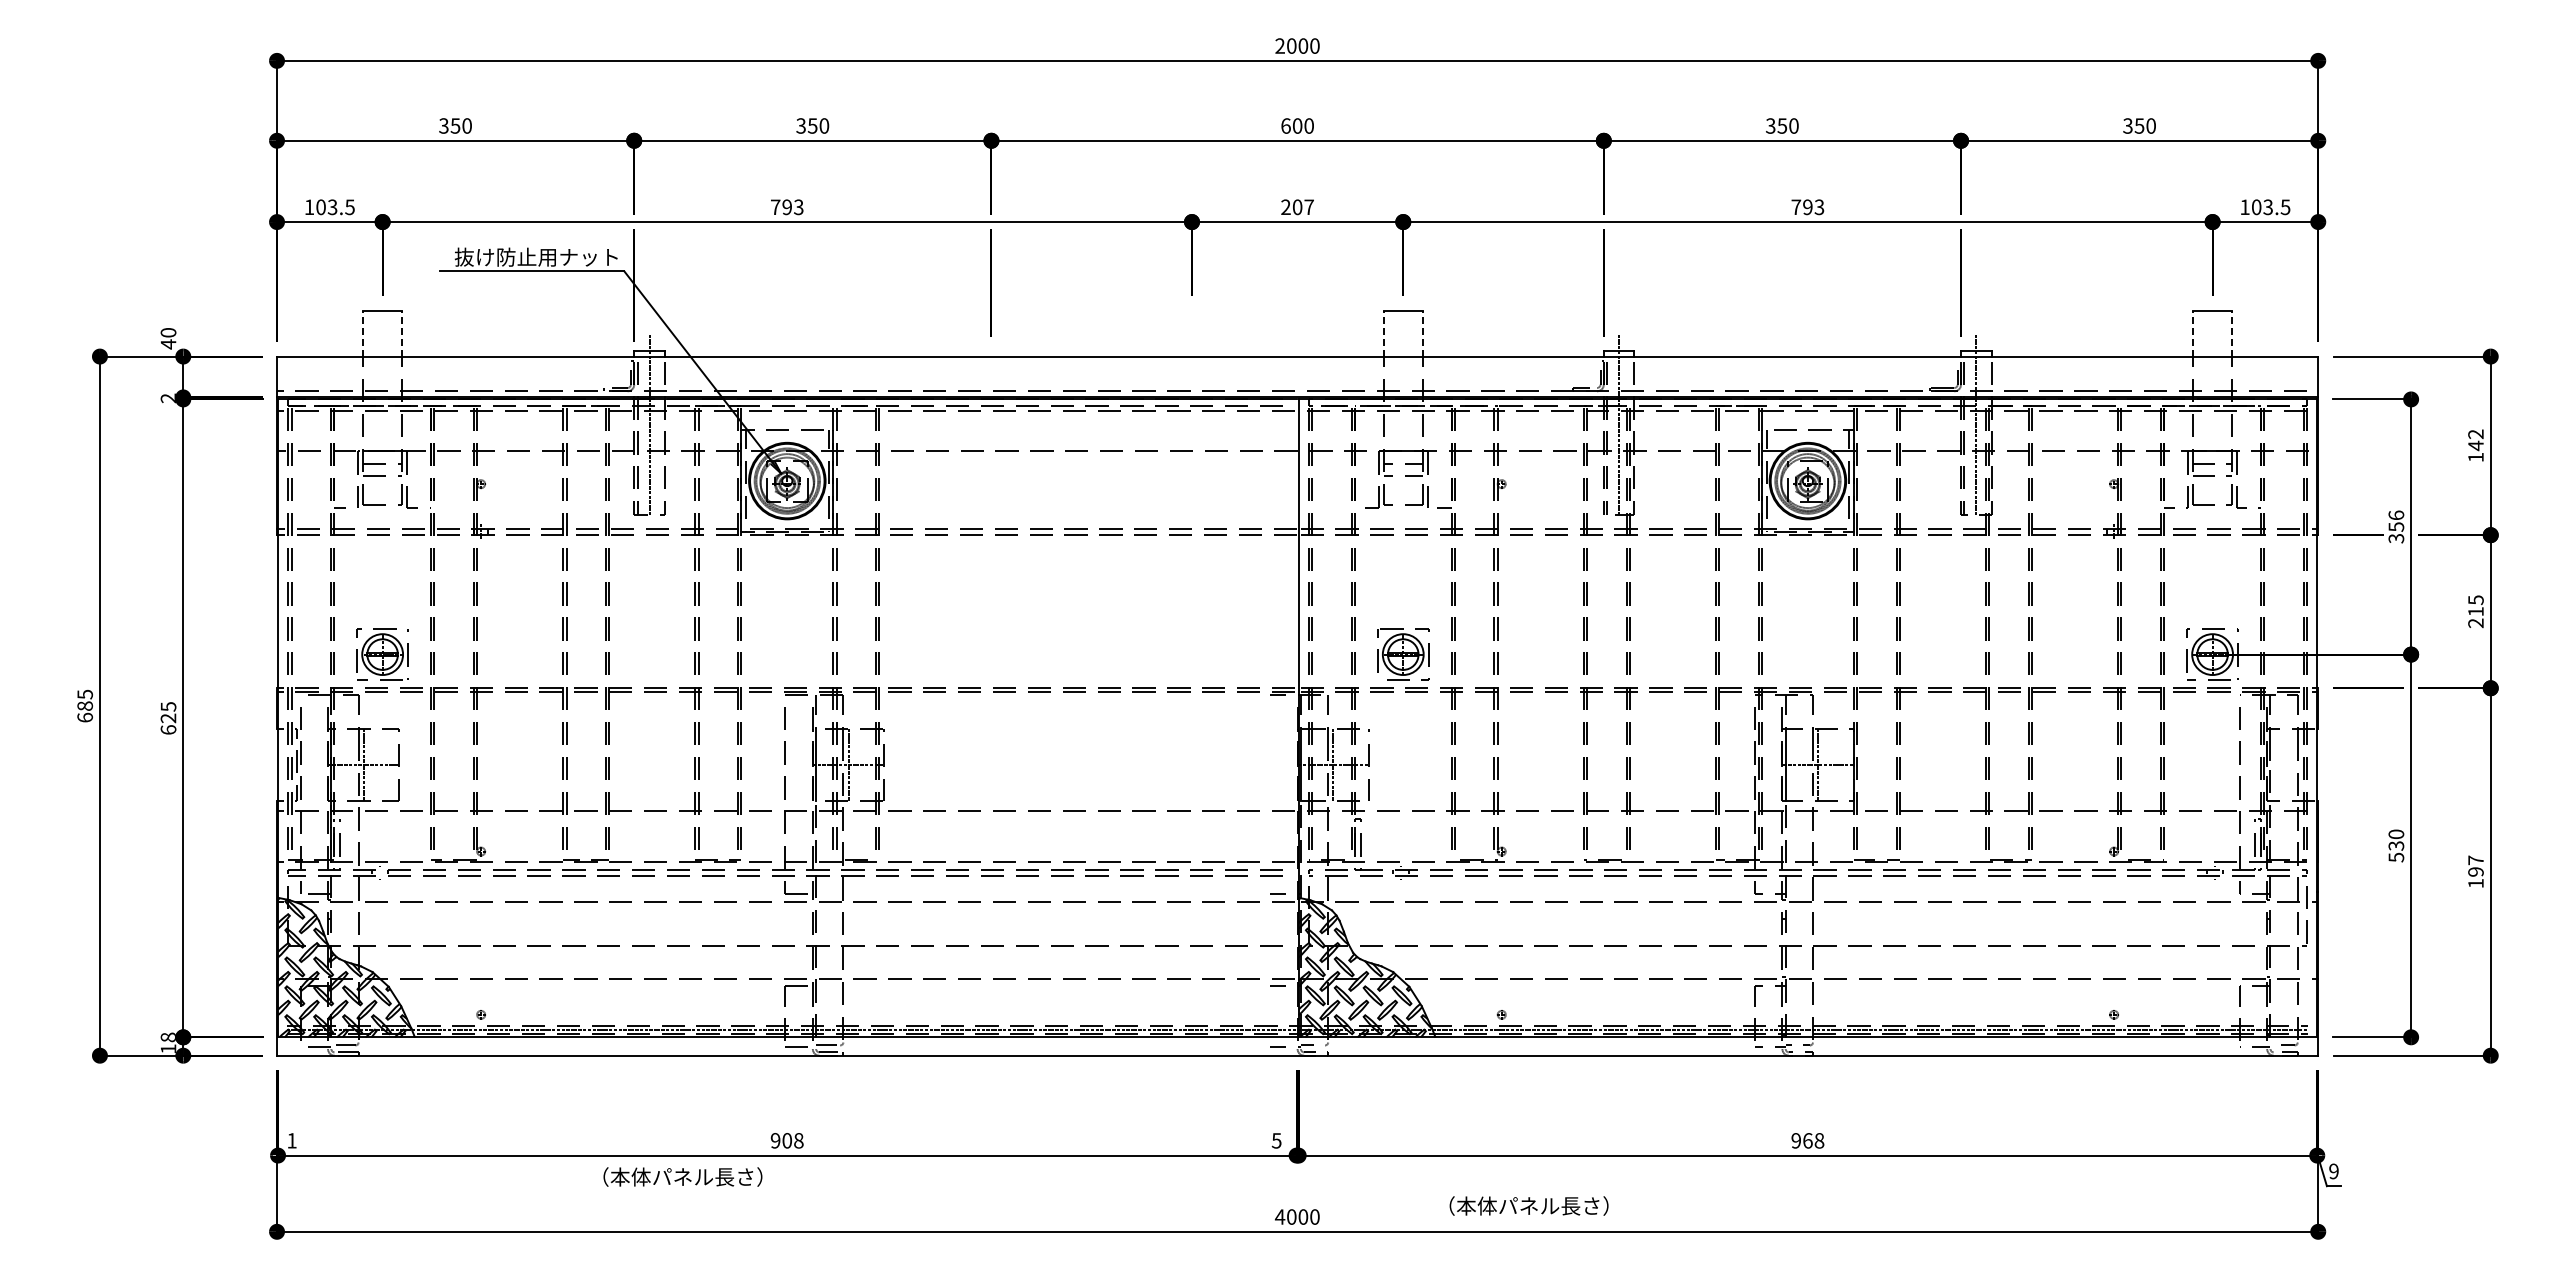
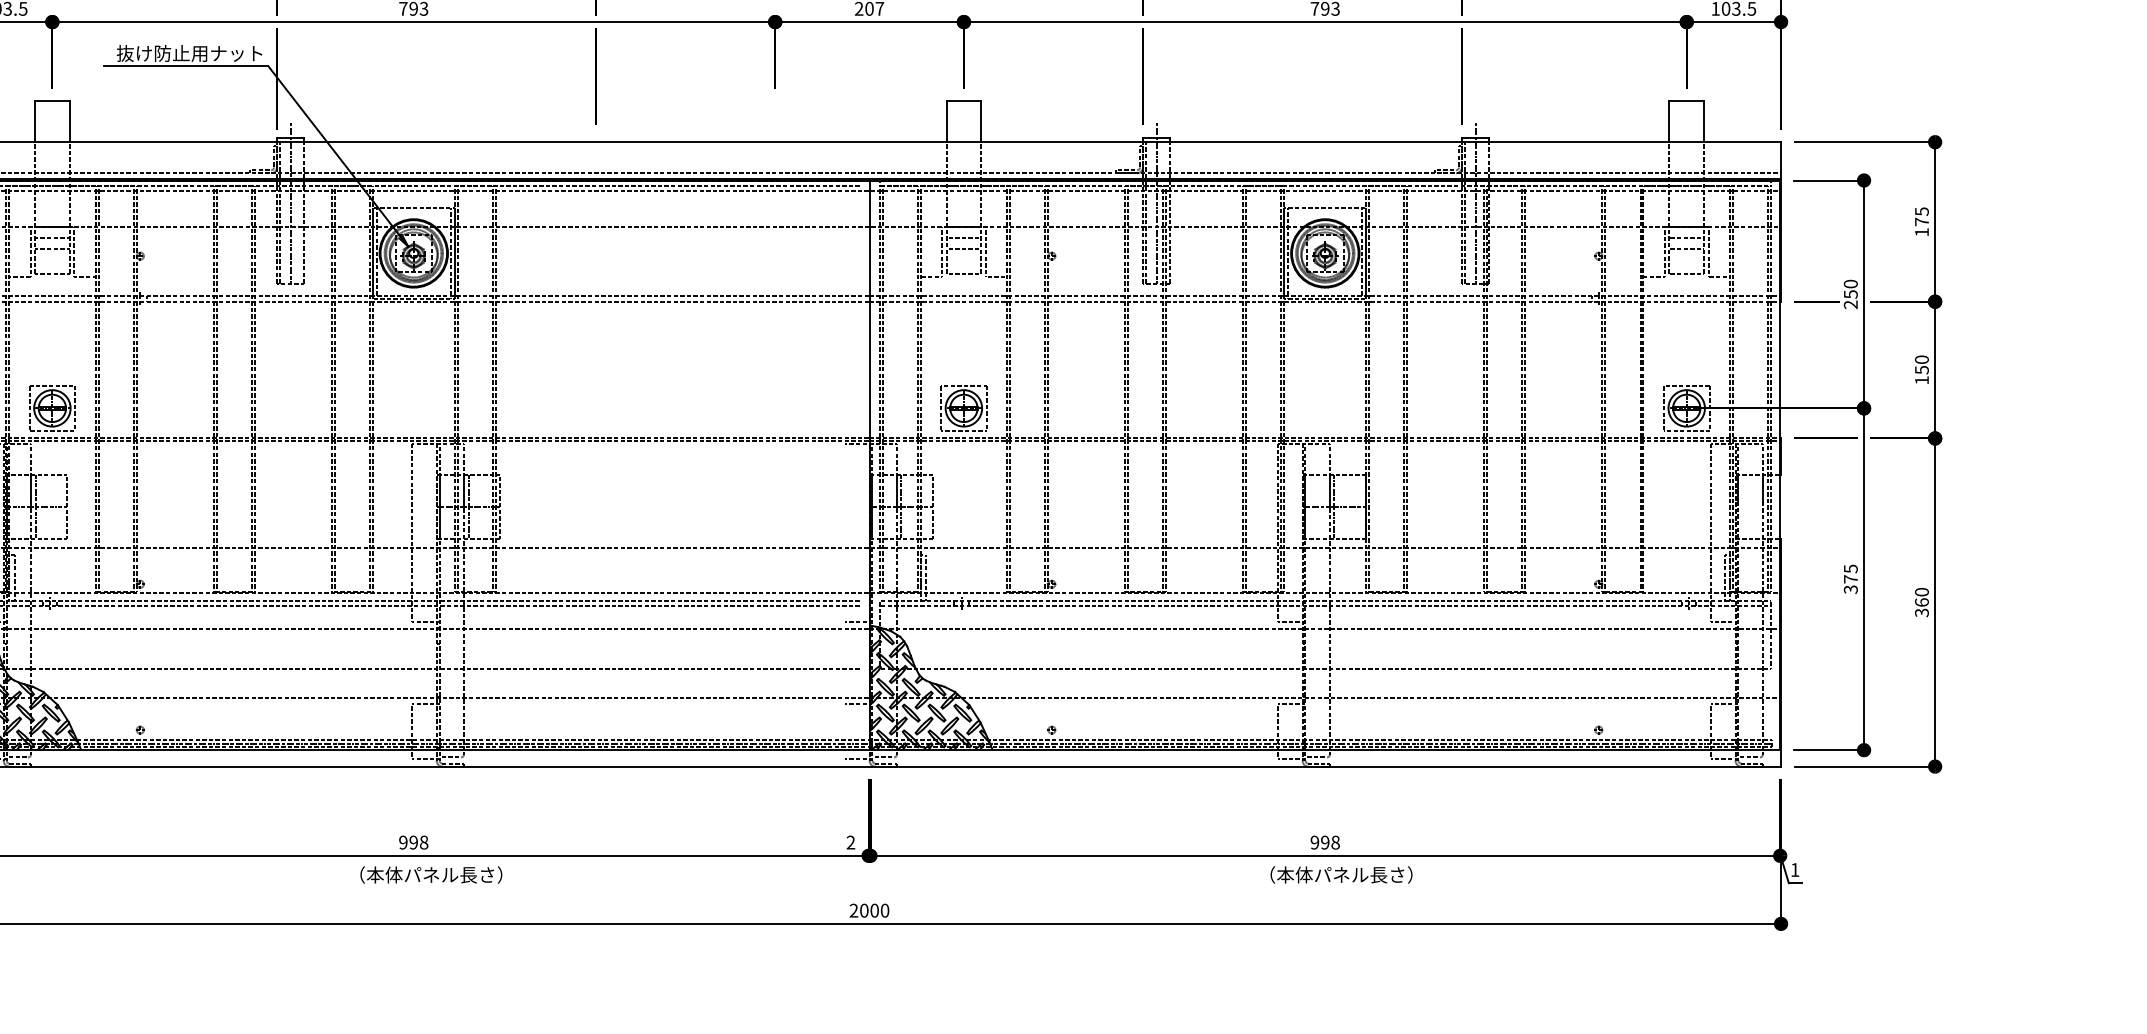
line: (363, 333) -> (35, 121), dashed -> solid
line: (402, 333) -> (70, 121), dashed -> solid
line: (1383, 333) -> (946, 121), dashed -> solid
line: (1422, 333) -> (981, 121), dashed -> solid
line: (2193, 333) -> (1669, 121), dashed -> solid
line: (2231, 333) -> (1703, 121), dashed -> solid
text: (2475, 440) -> (1921, 217), 142 -> 175
text: (2396, 526) -> (1850, 293), 356 -> 250
text: (2475, 611) -> (1921, 369), 215 -> 150
text: (2396, 845) -> (1850, 578), 530 -> 375
text: (2475, 871) -> (1921, 602), 197 -> 360
text: (786, 1140) -> (413, 842), 908 -> 998
text: (1276, 1140) -> (850, 842), 5 -> 2
text: (1807, 1140) -> (1324, 842), 968 -> 998
text: (2333, 1171) -> (1794, 870), 9 -> 1
text: (682, 1176) -> (430, 874), moved
text: (1528, 1205) -> (1341, 874), moved
text: (1279, 1216) -> (853, 910), 4000 -> 2000

